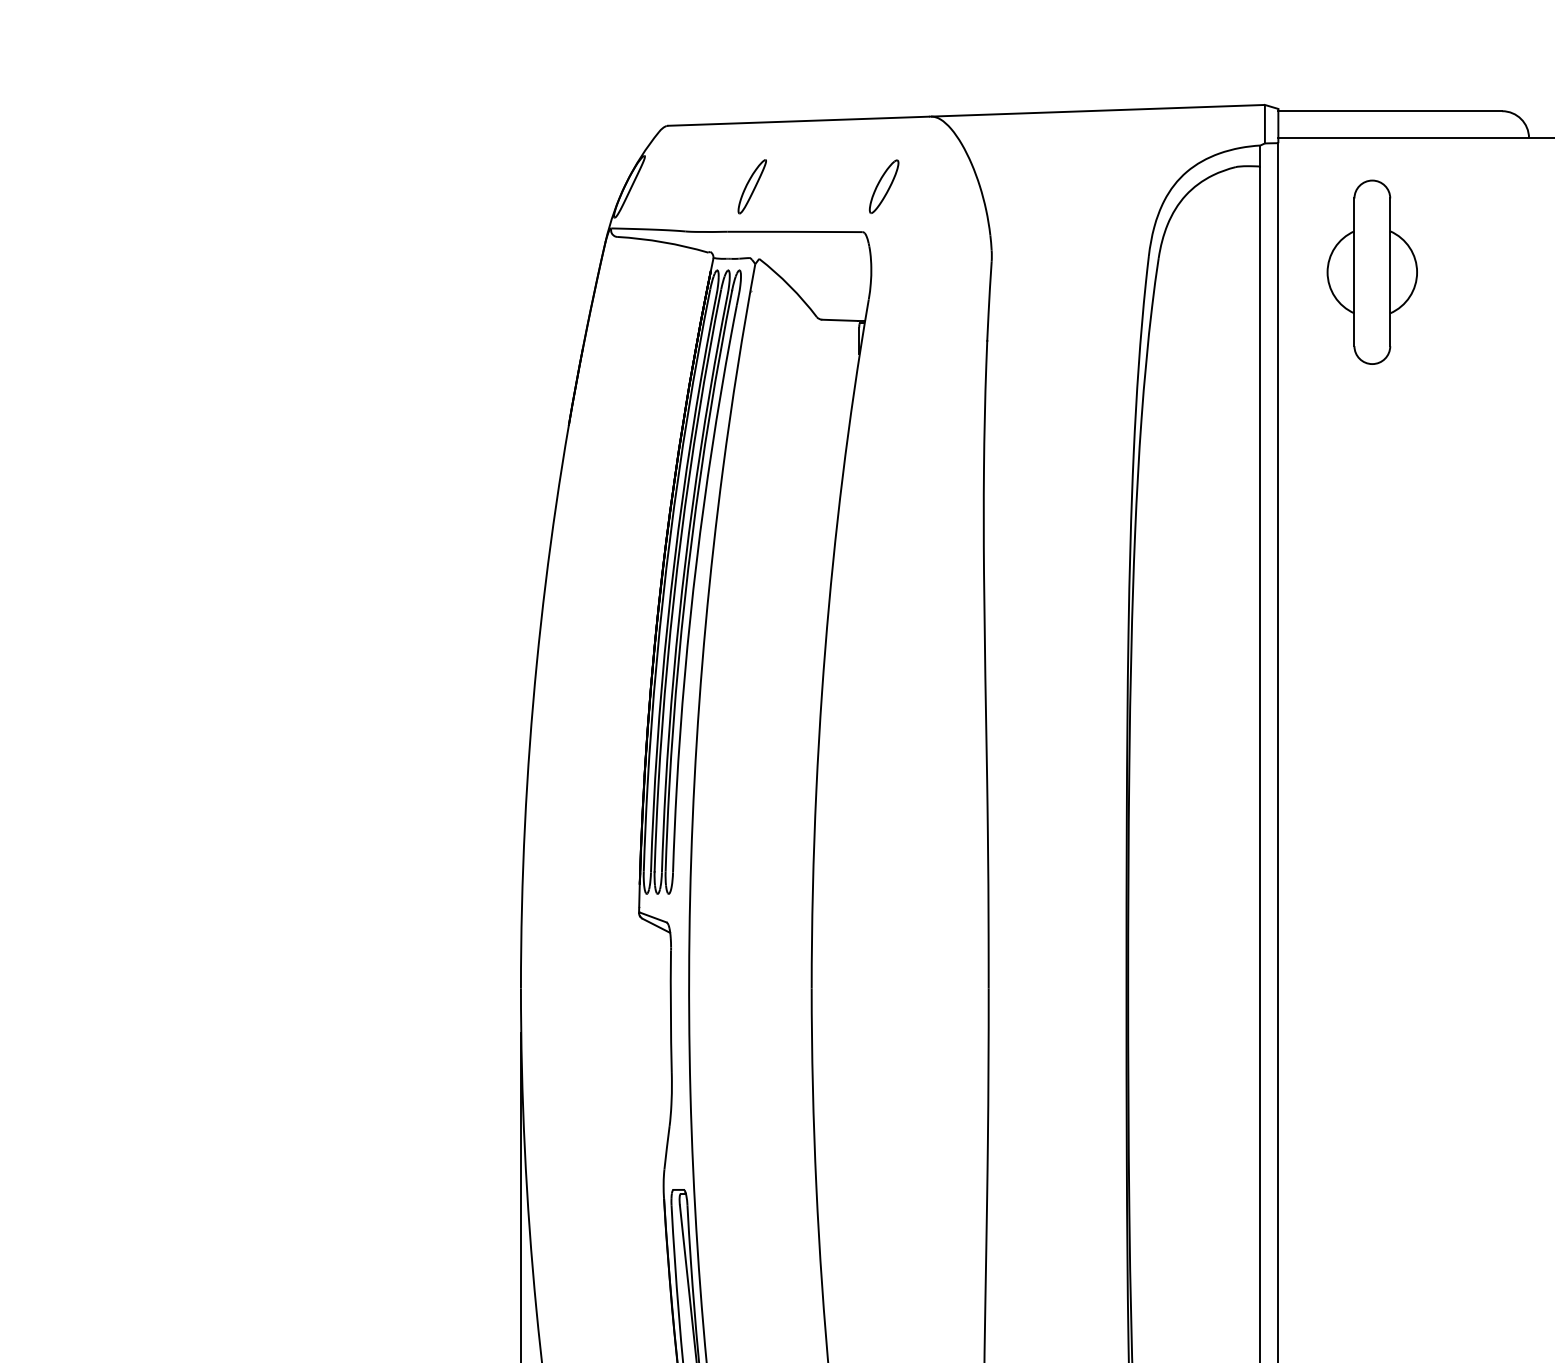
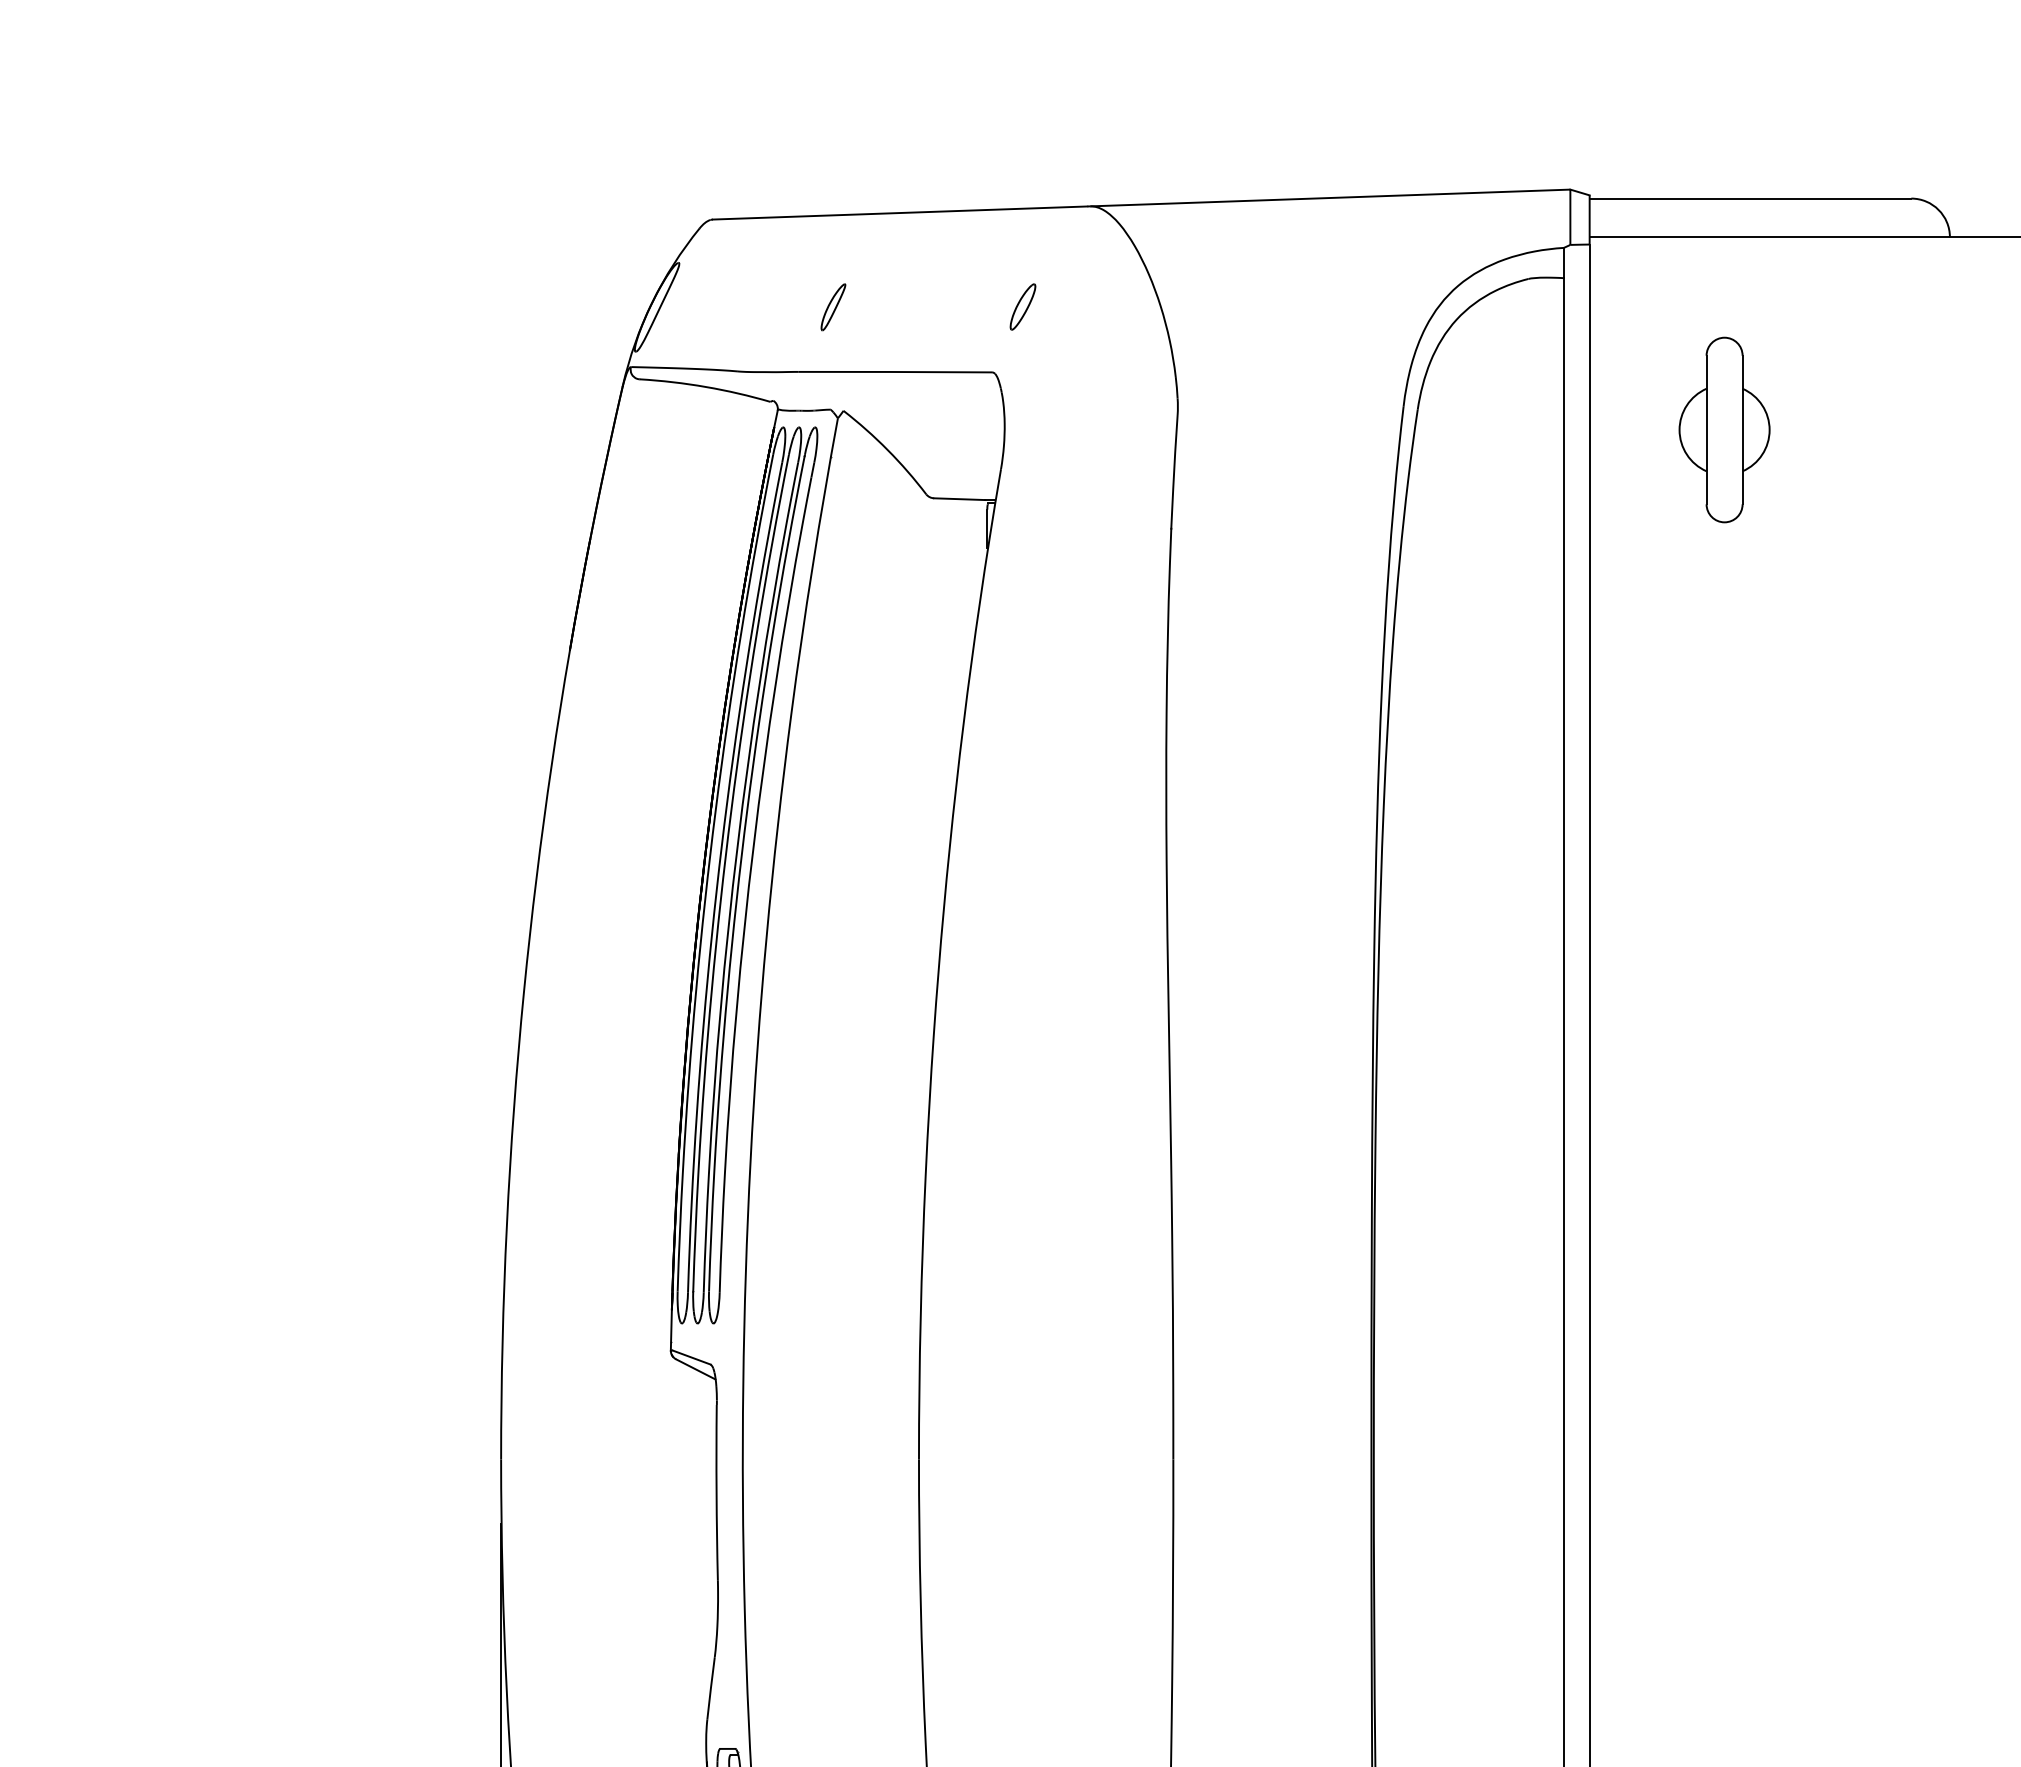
part: (751, 186) -> (832, 306), size x0.6
part: (883, 186) -> (1022, 306), size x0.6
part: (1371, 271) -> (1723, 428), size x0.7

